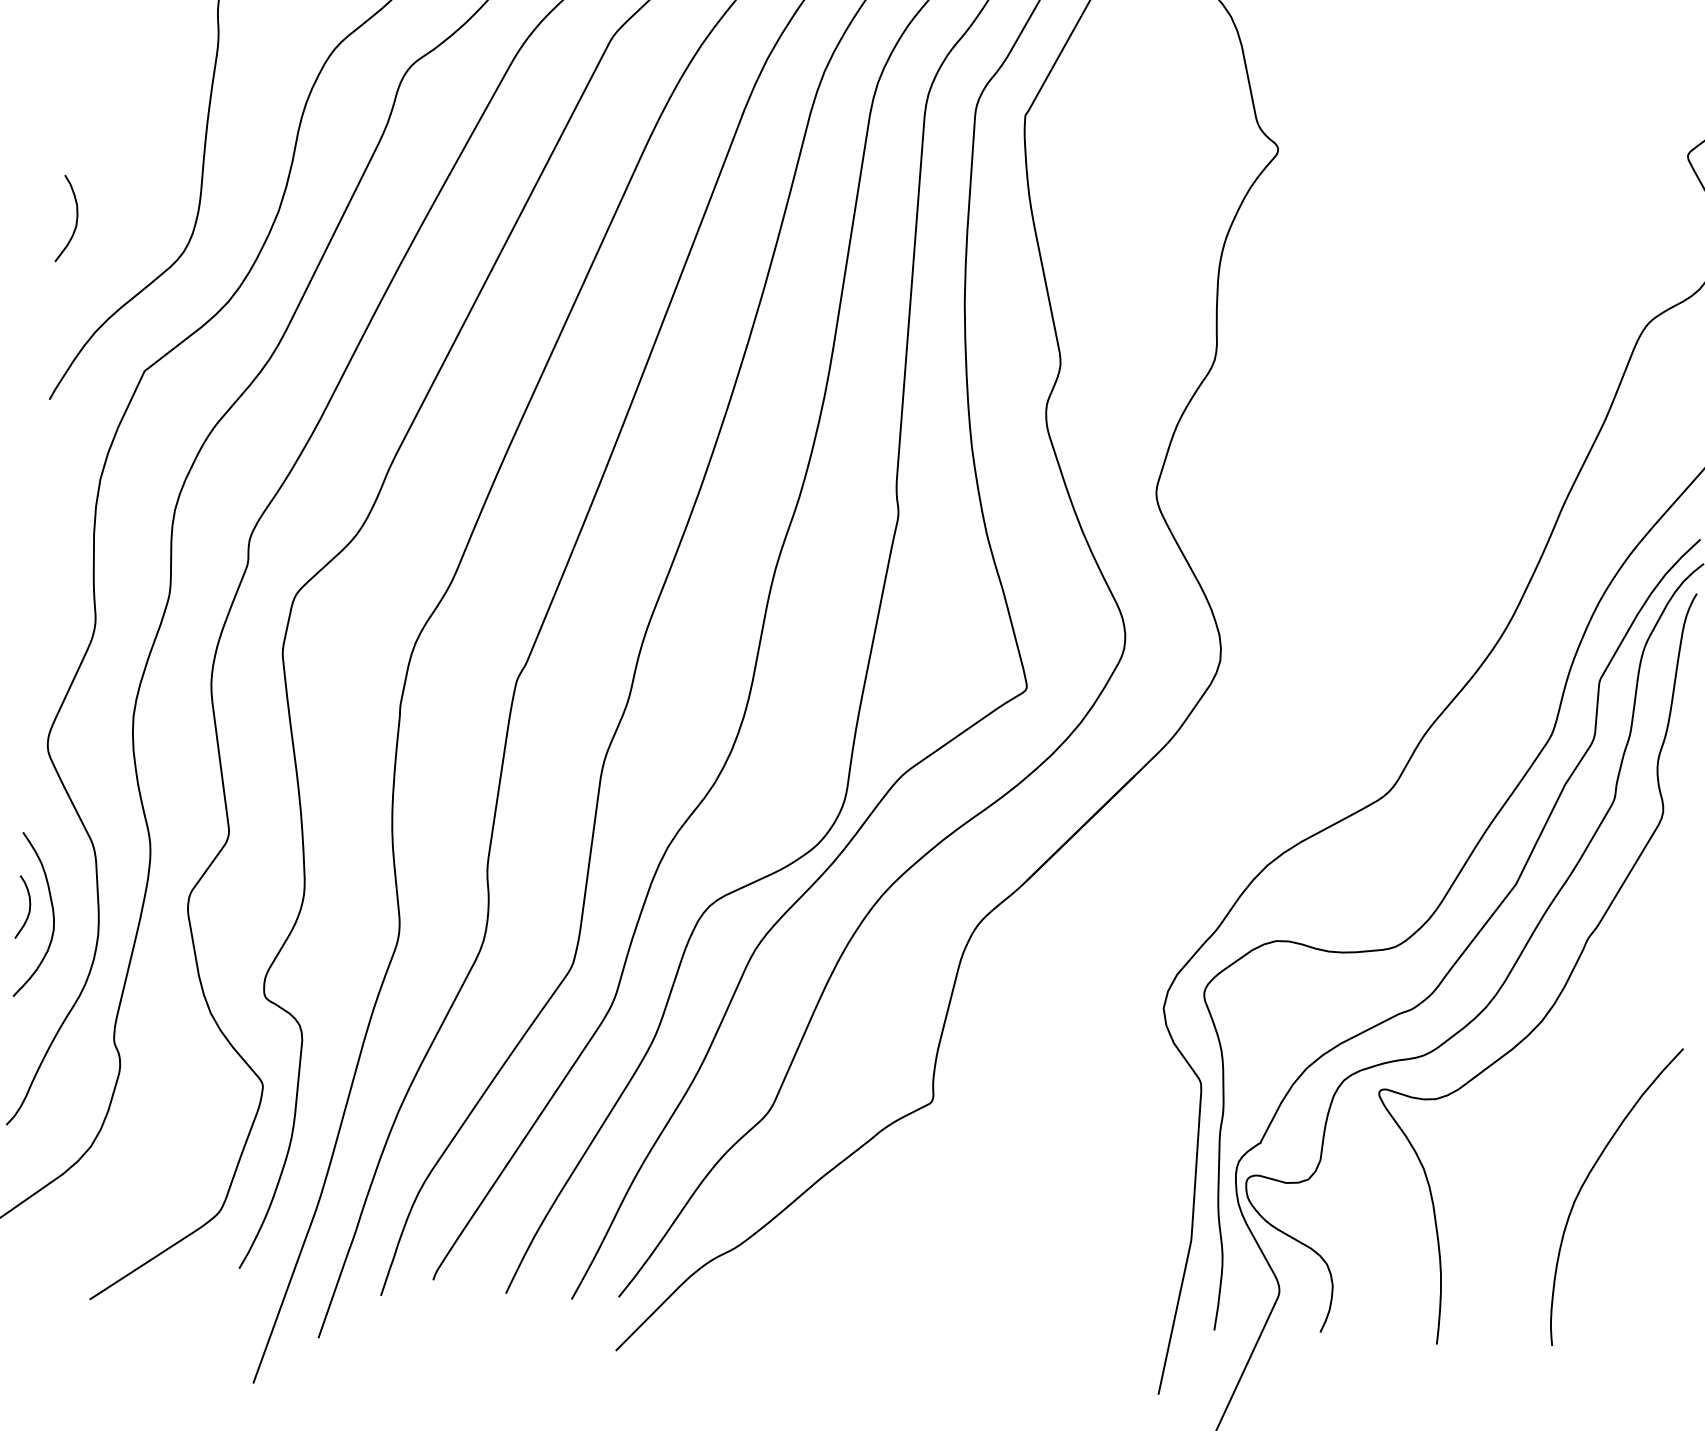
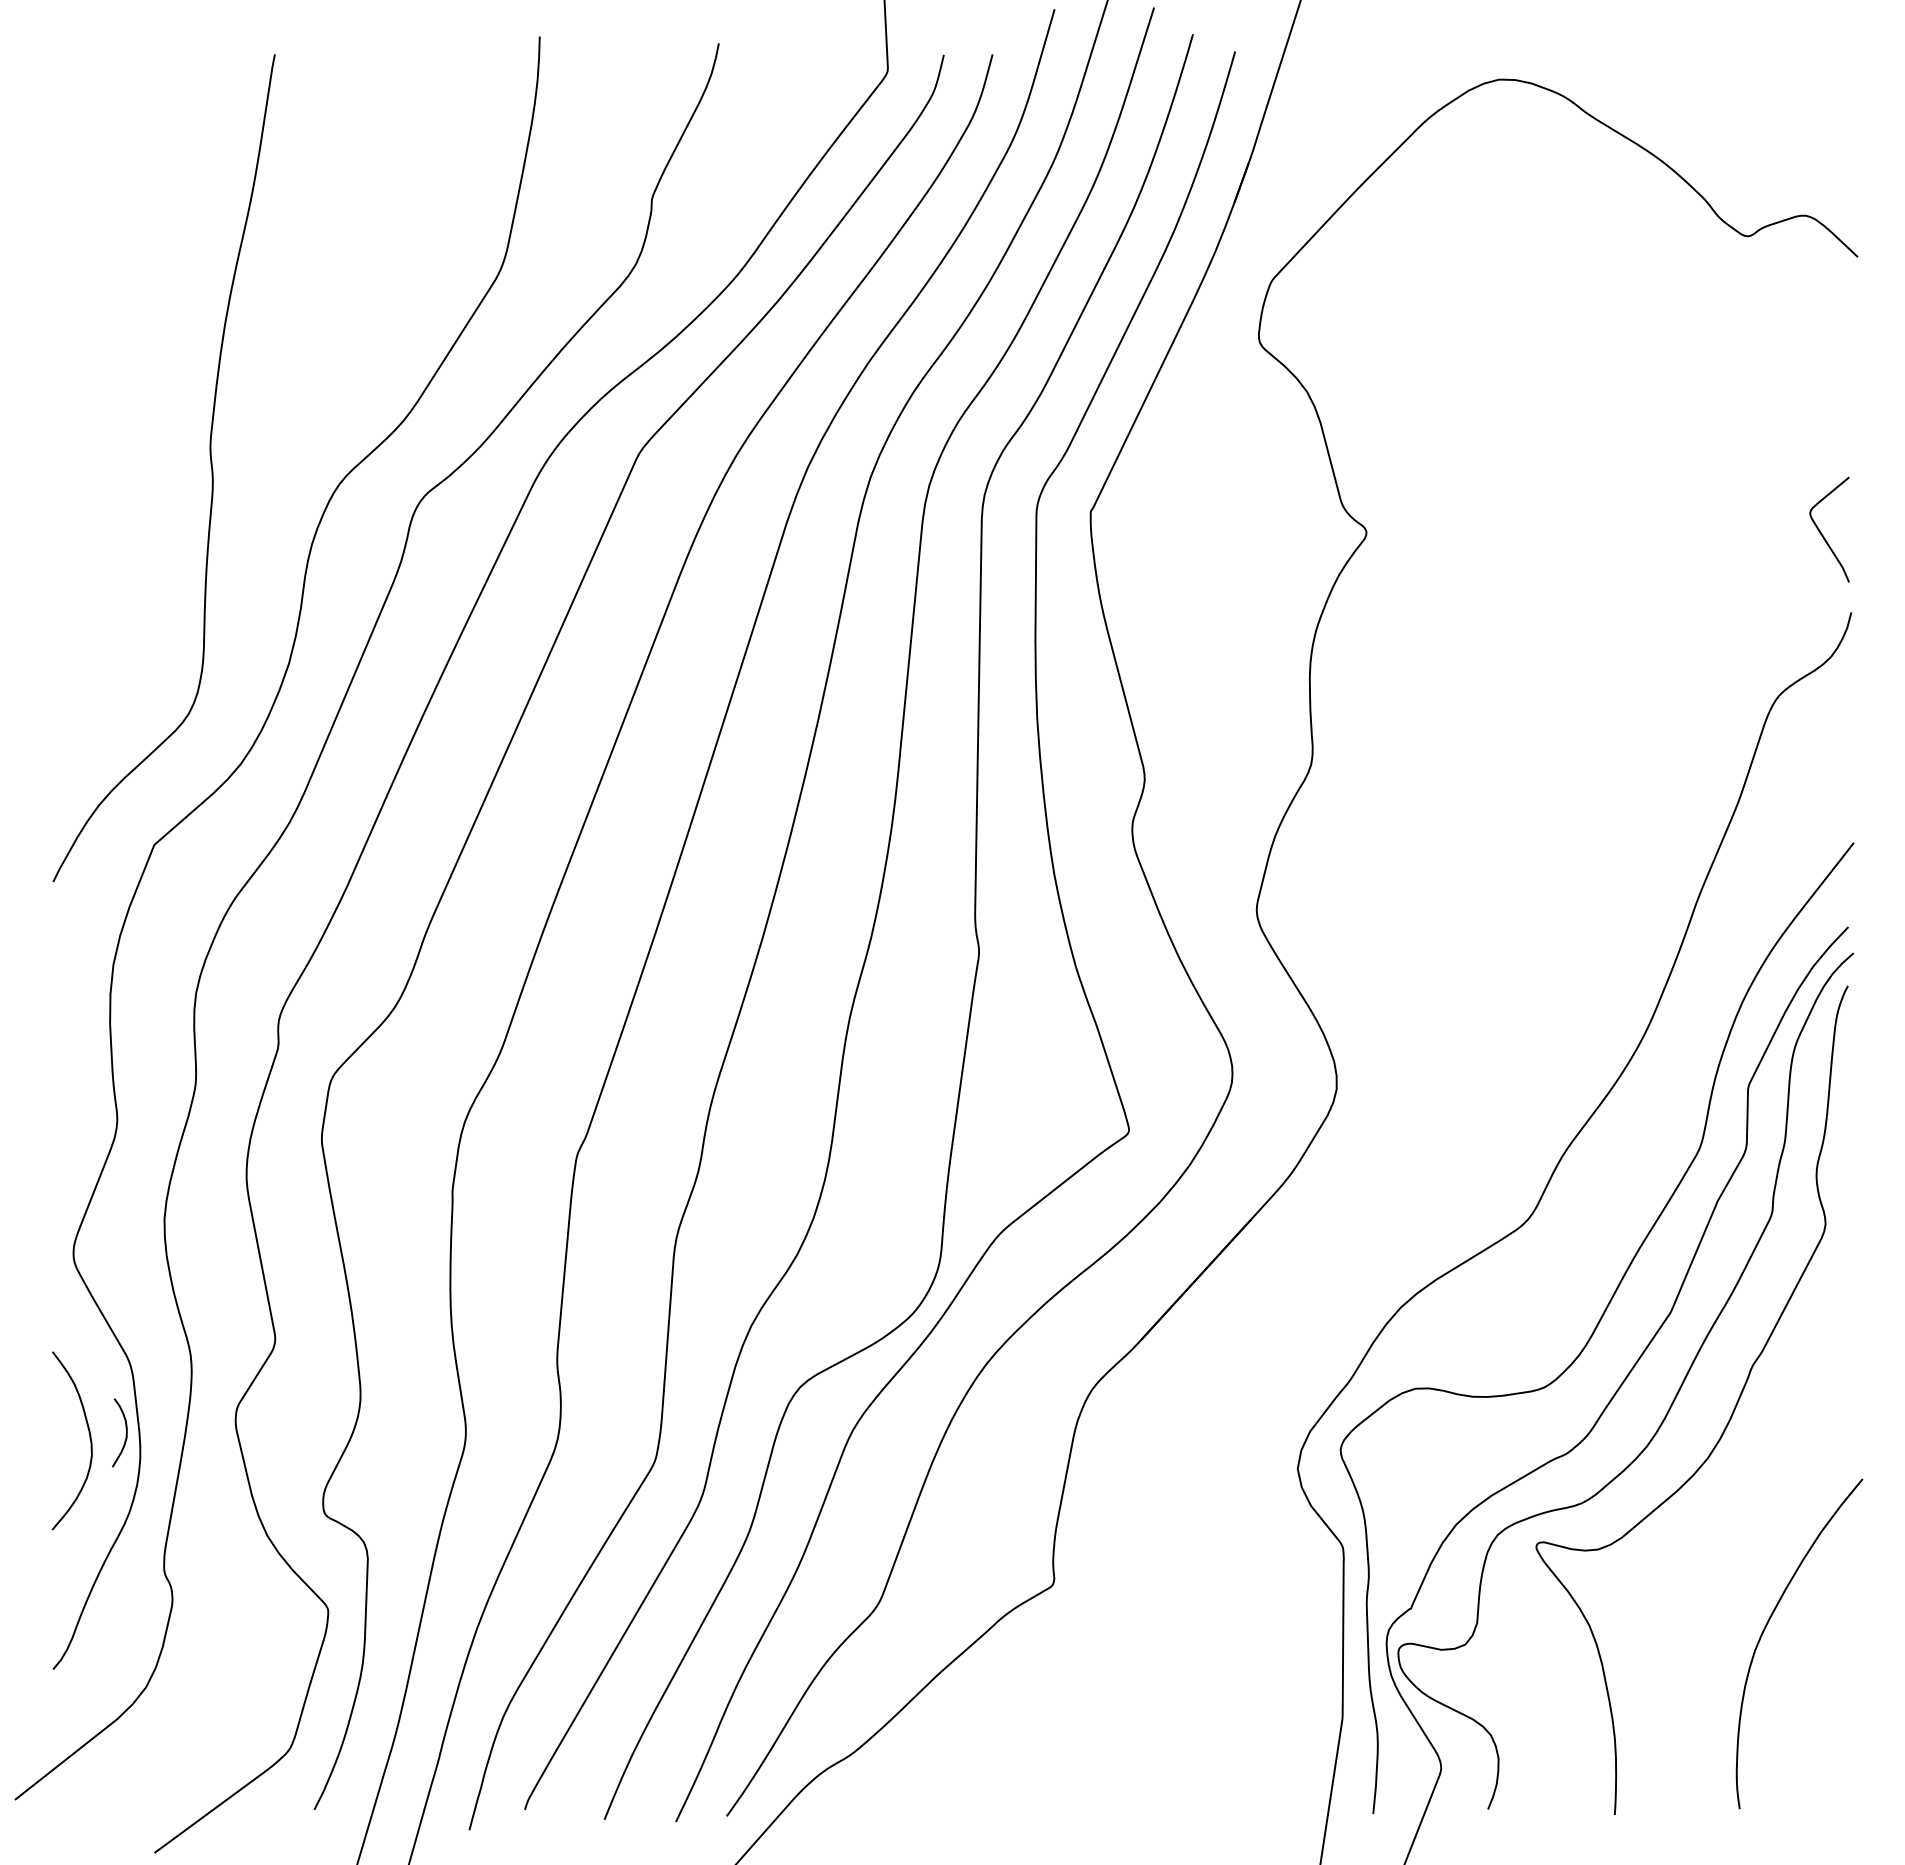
curve: (76, 218) -> (70, 684), removed
curve: (28, 907) -> (125, 1432), moved

